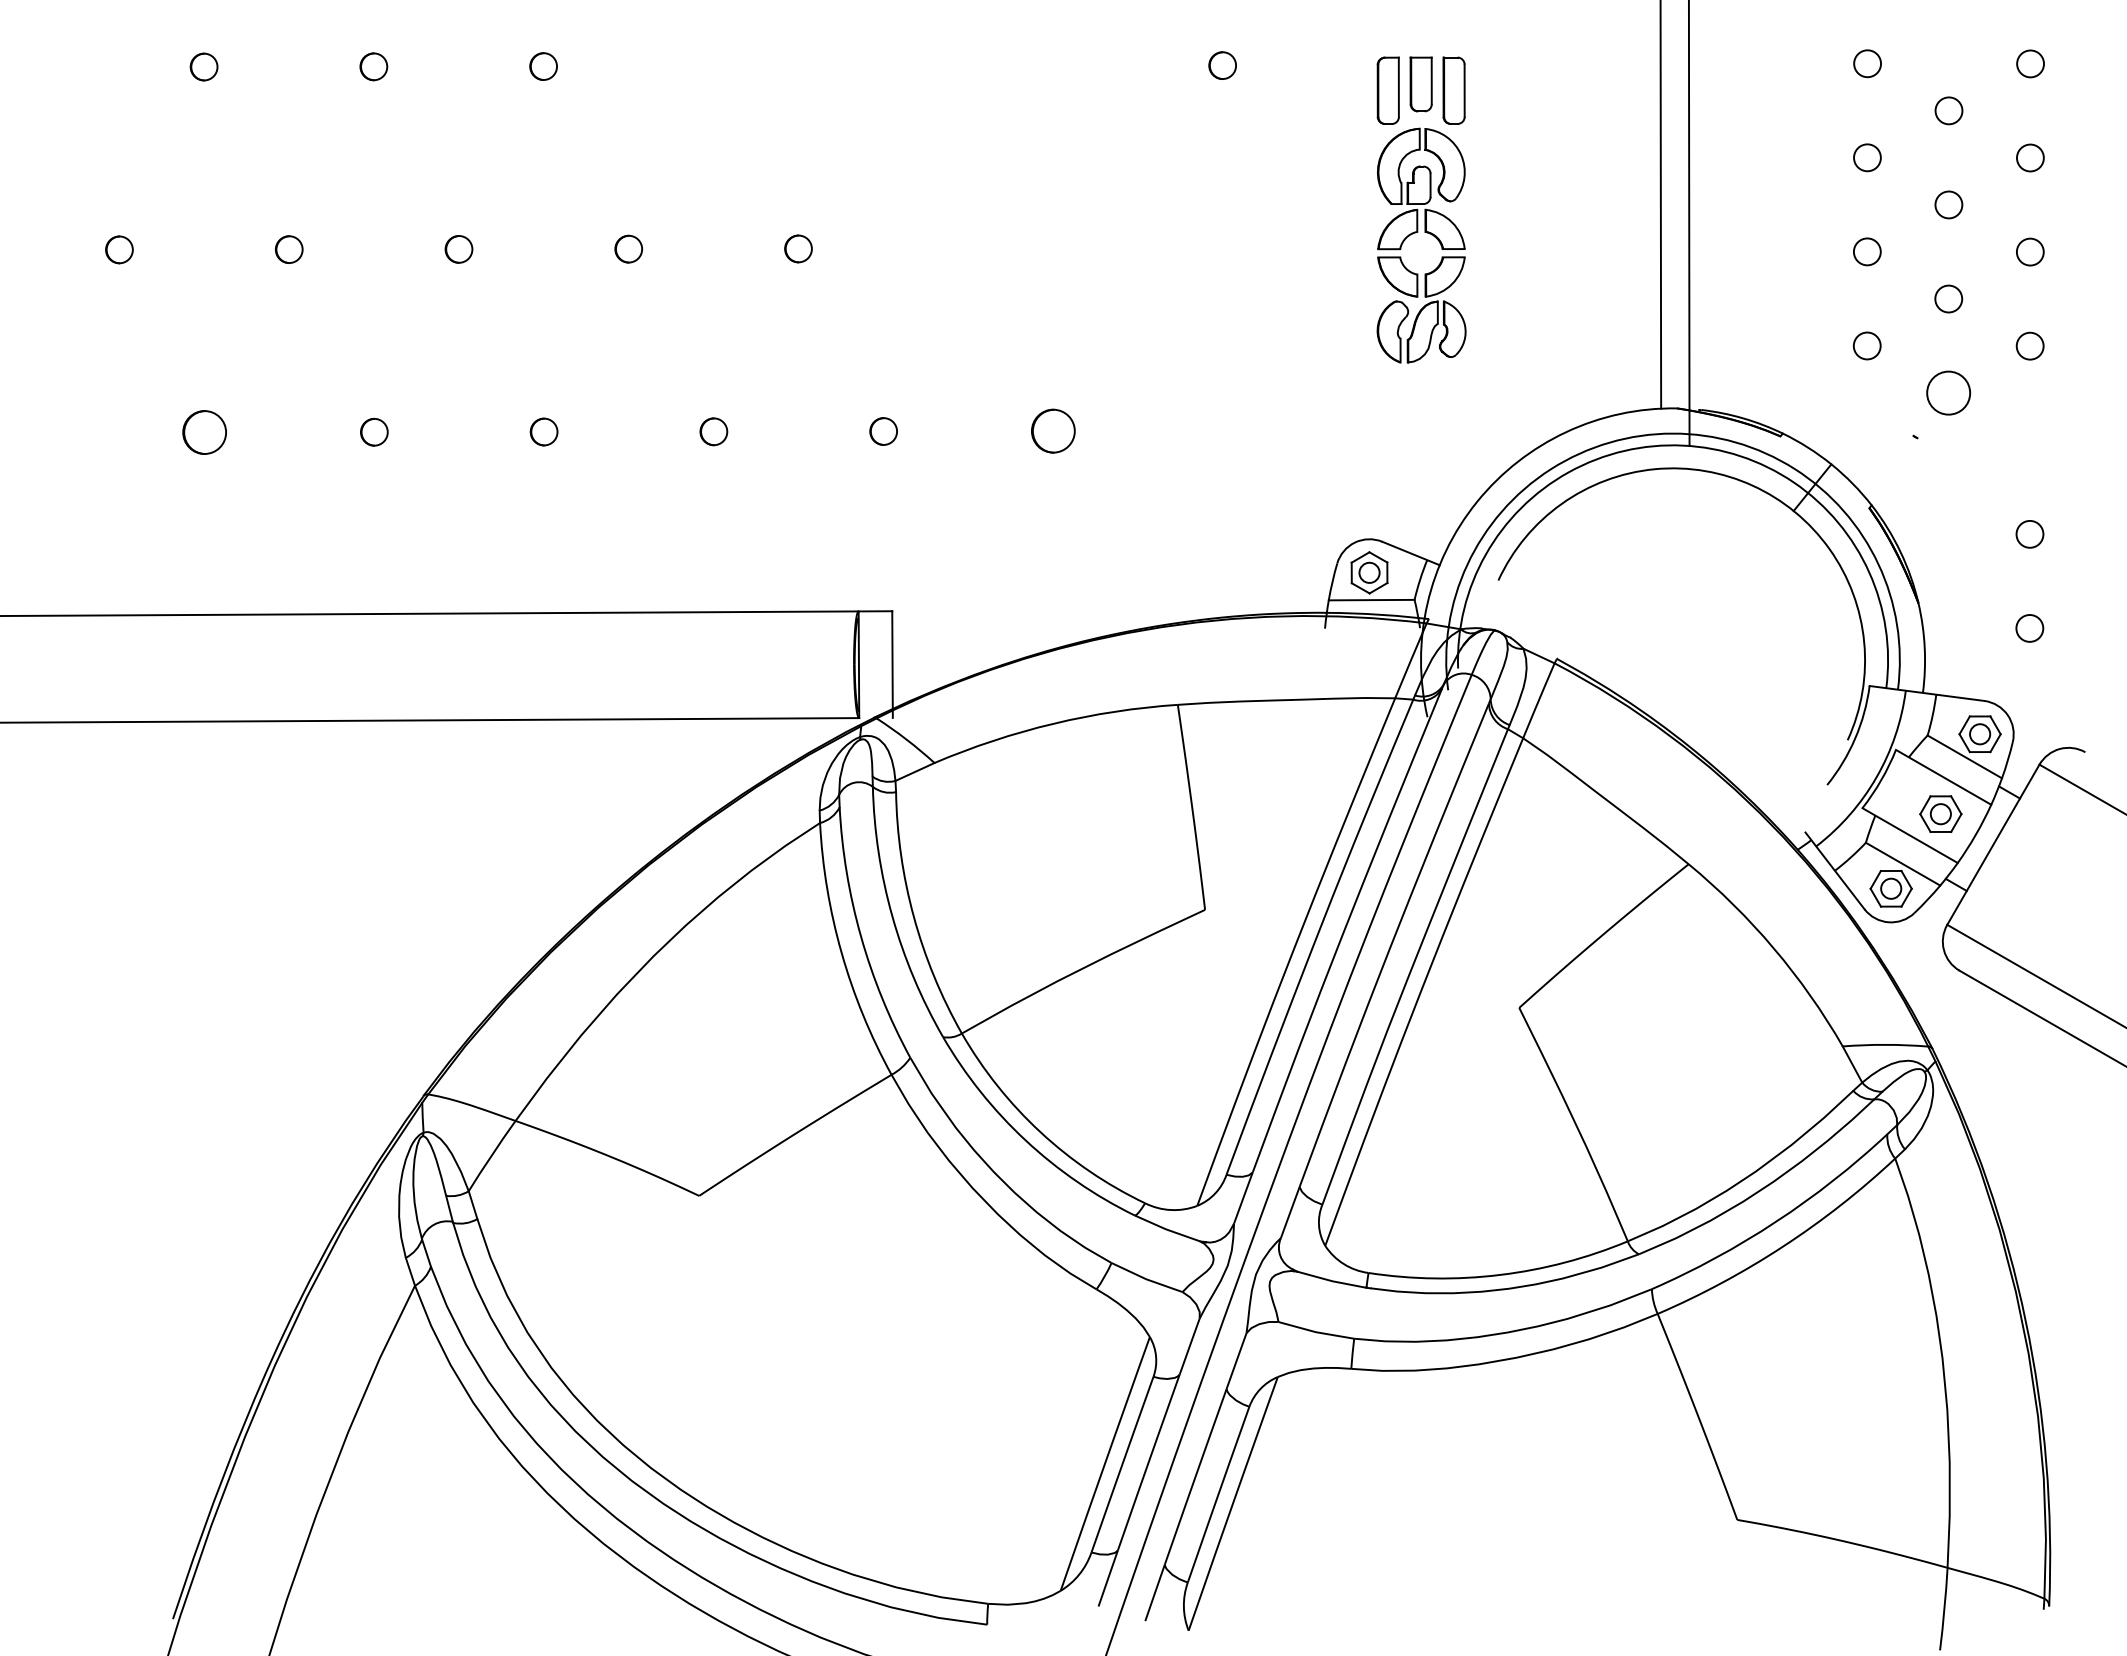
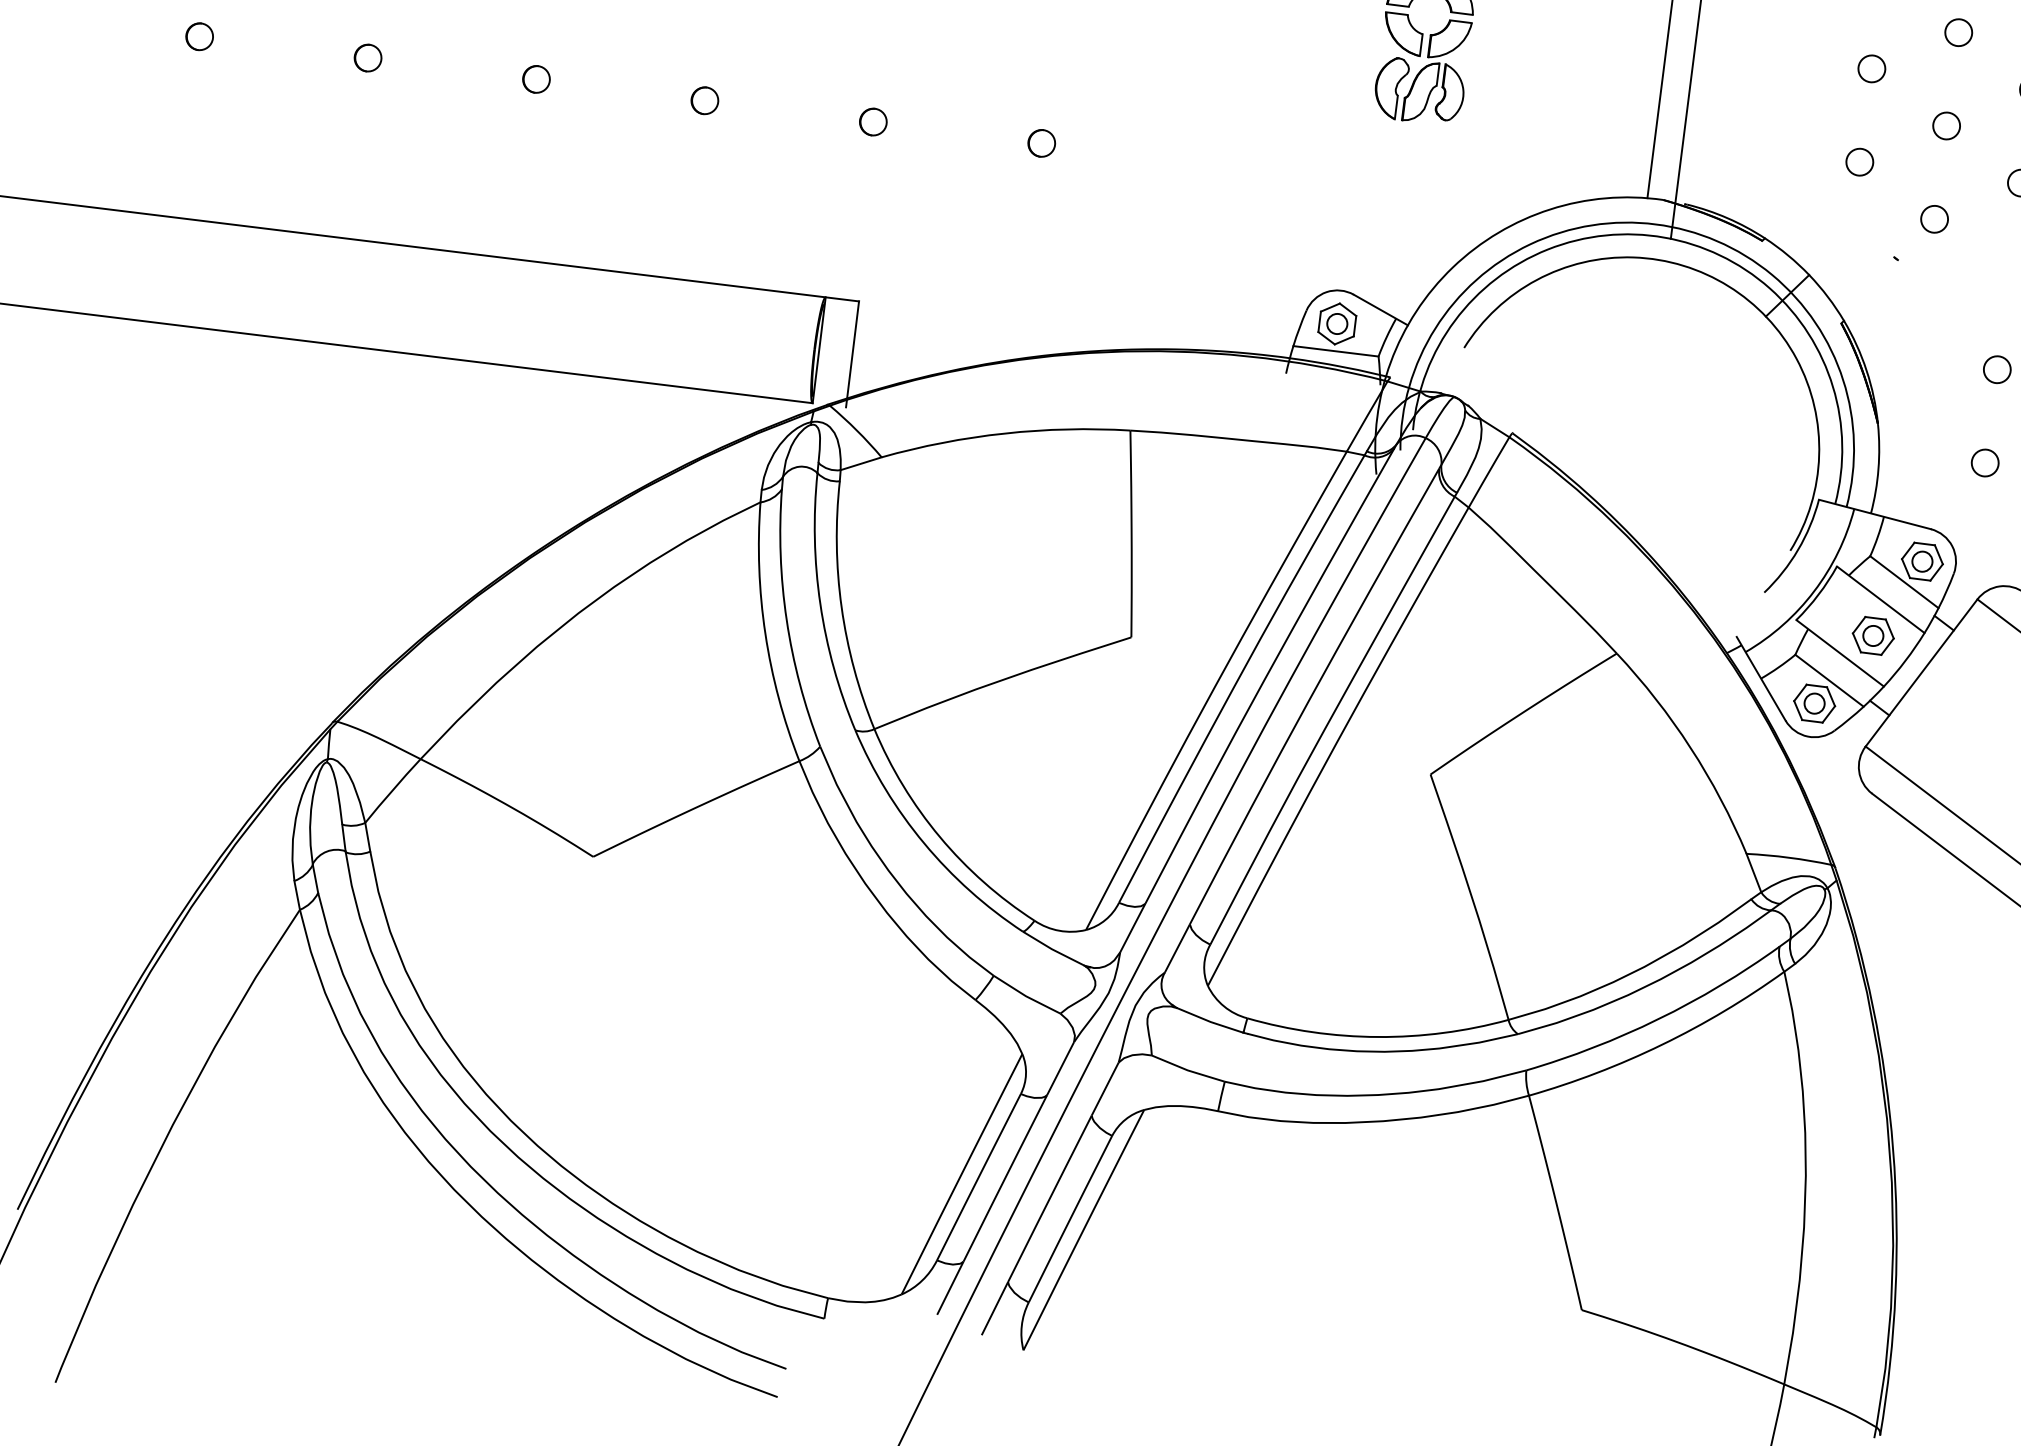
circle: (1948, 392) -> (1934, 218), size x0.62
circle: (1053, 431) -> (1041, 143), size x0.62
circle: (204, 432) -> (199, 36), size x0.62

